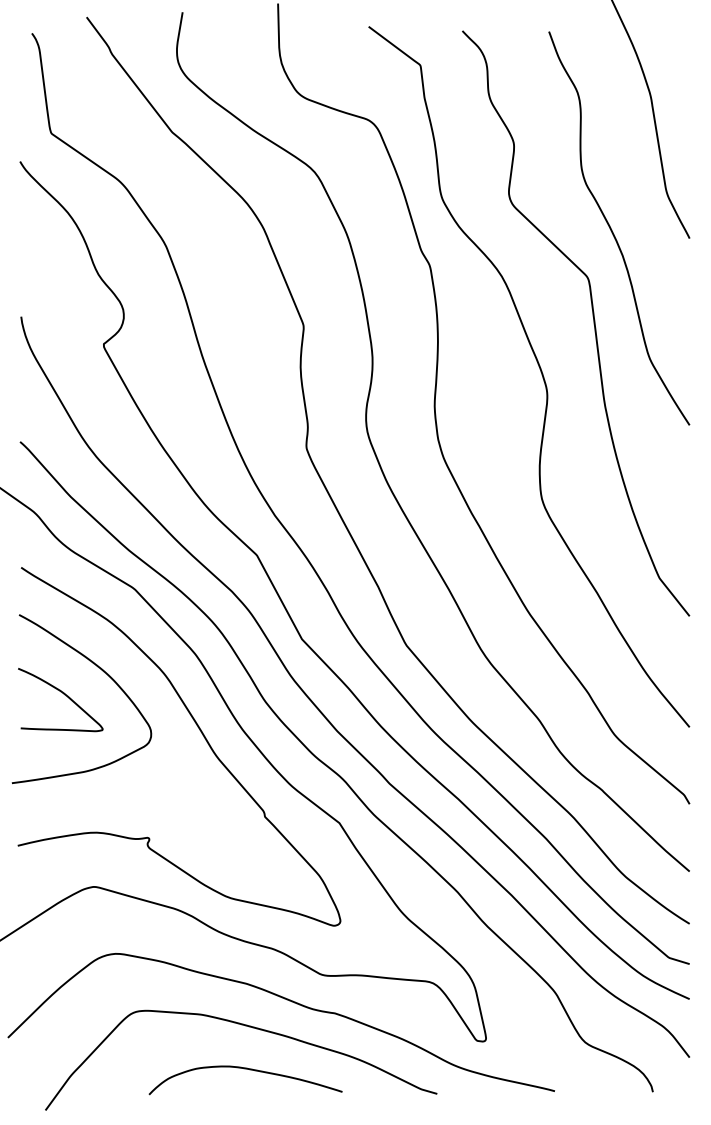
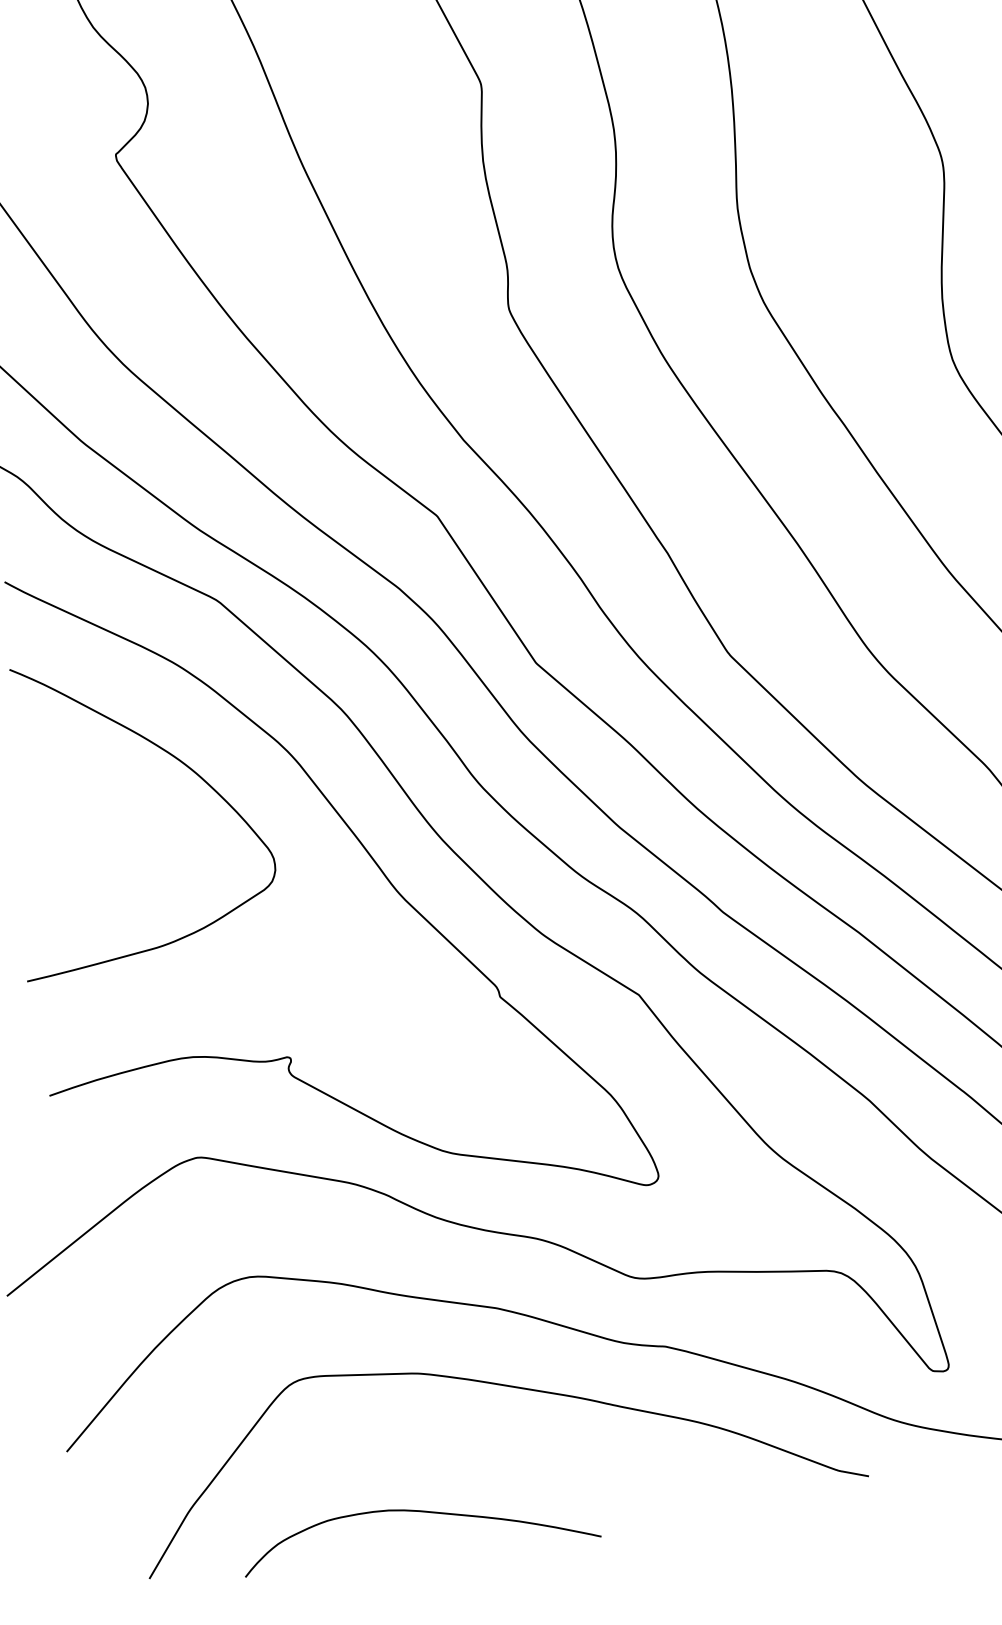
curve: (64, 695) -> (107, 810), removed
curve: (249, 1070) -> (426, 1514), moved

